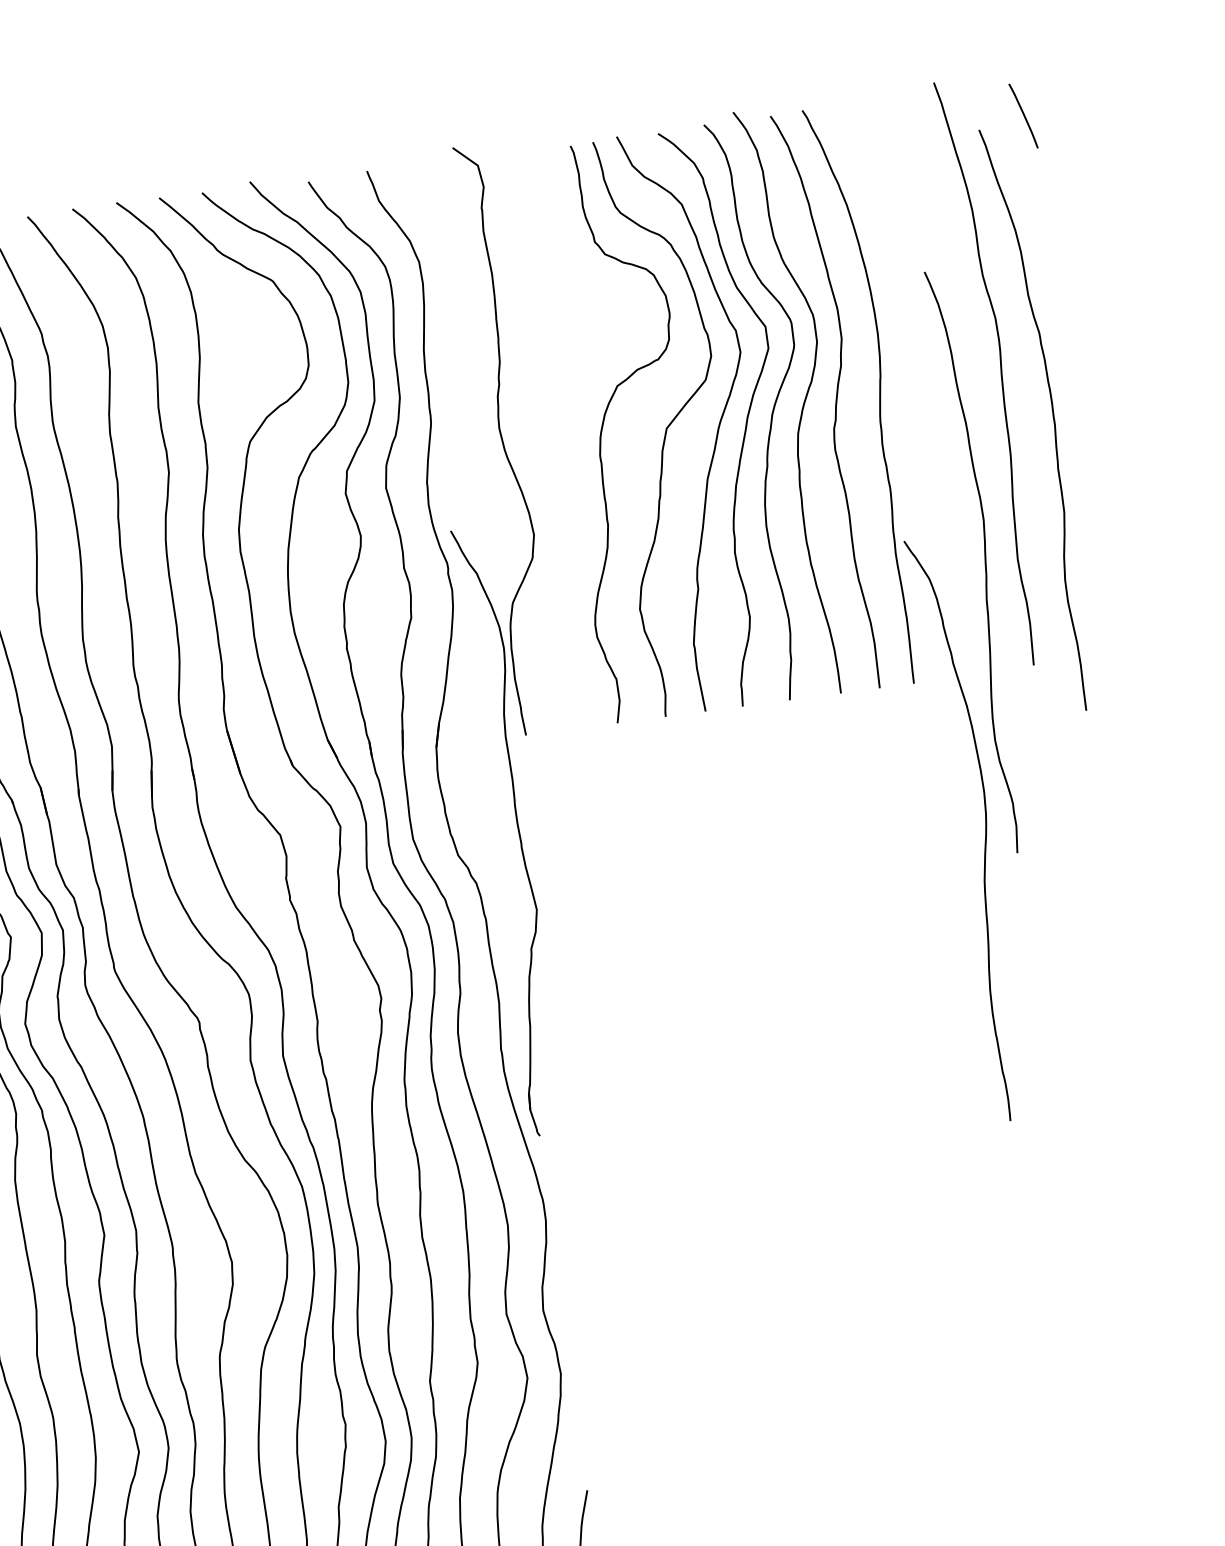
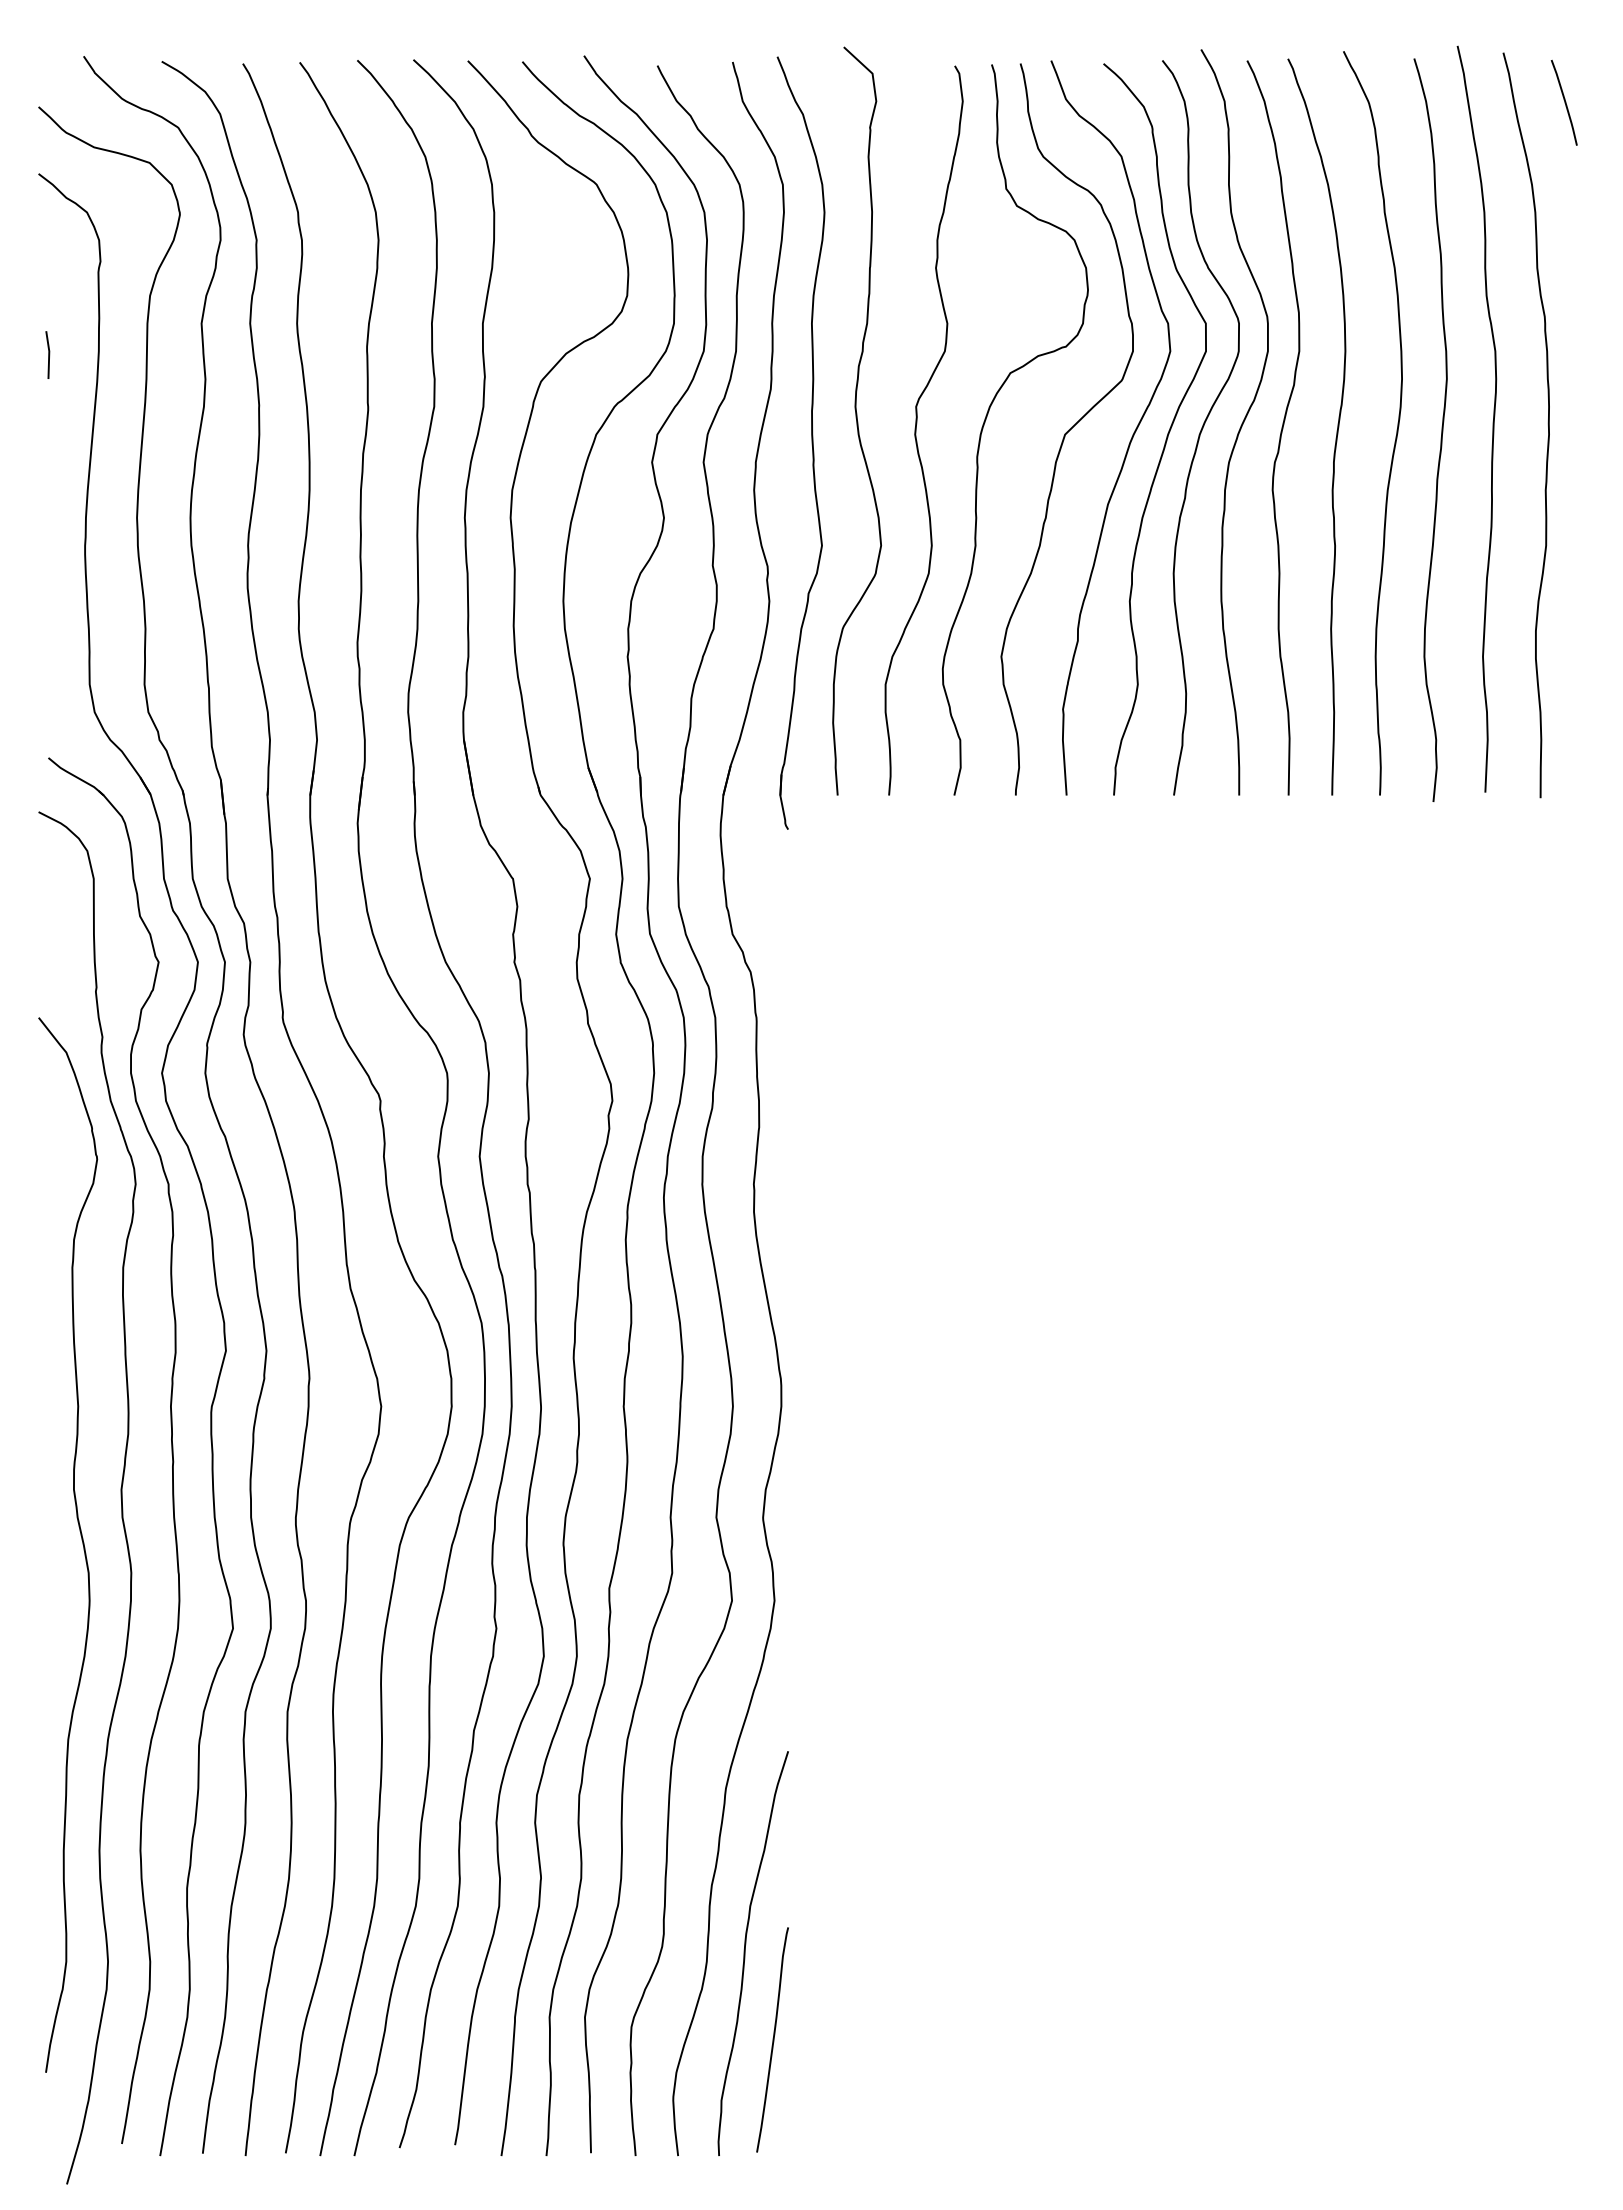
curve: (1052, 416) -> (1547, 424), moved
curve: (549, 440) -> (916, 430), added
curve: (984, 560) -> (1441, 429), moved
part: (517, 829) -> (811, 442), moved
curve: (985, 832) -> (1396, 429), moved

